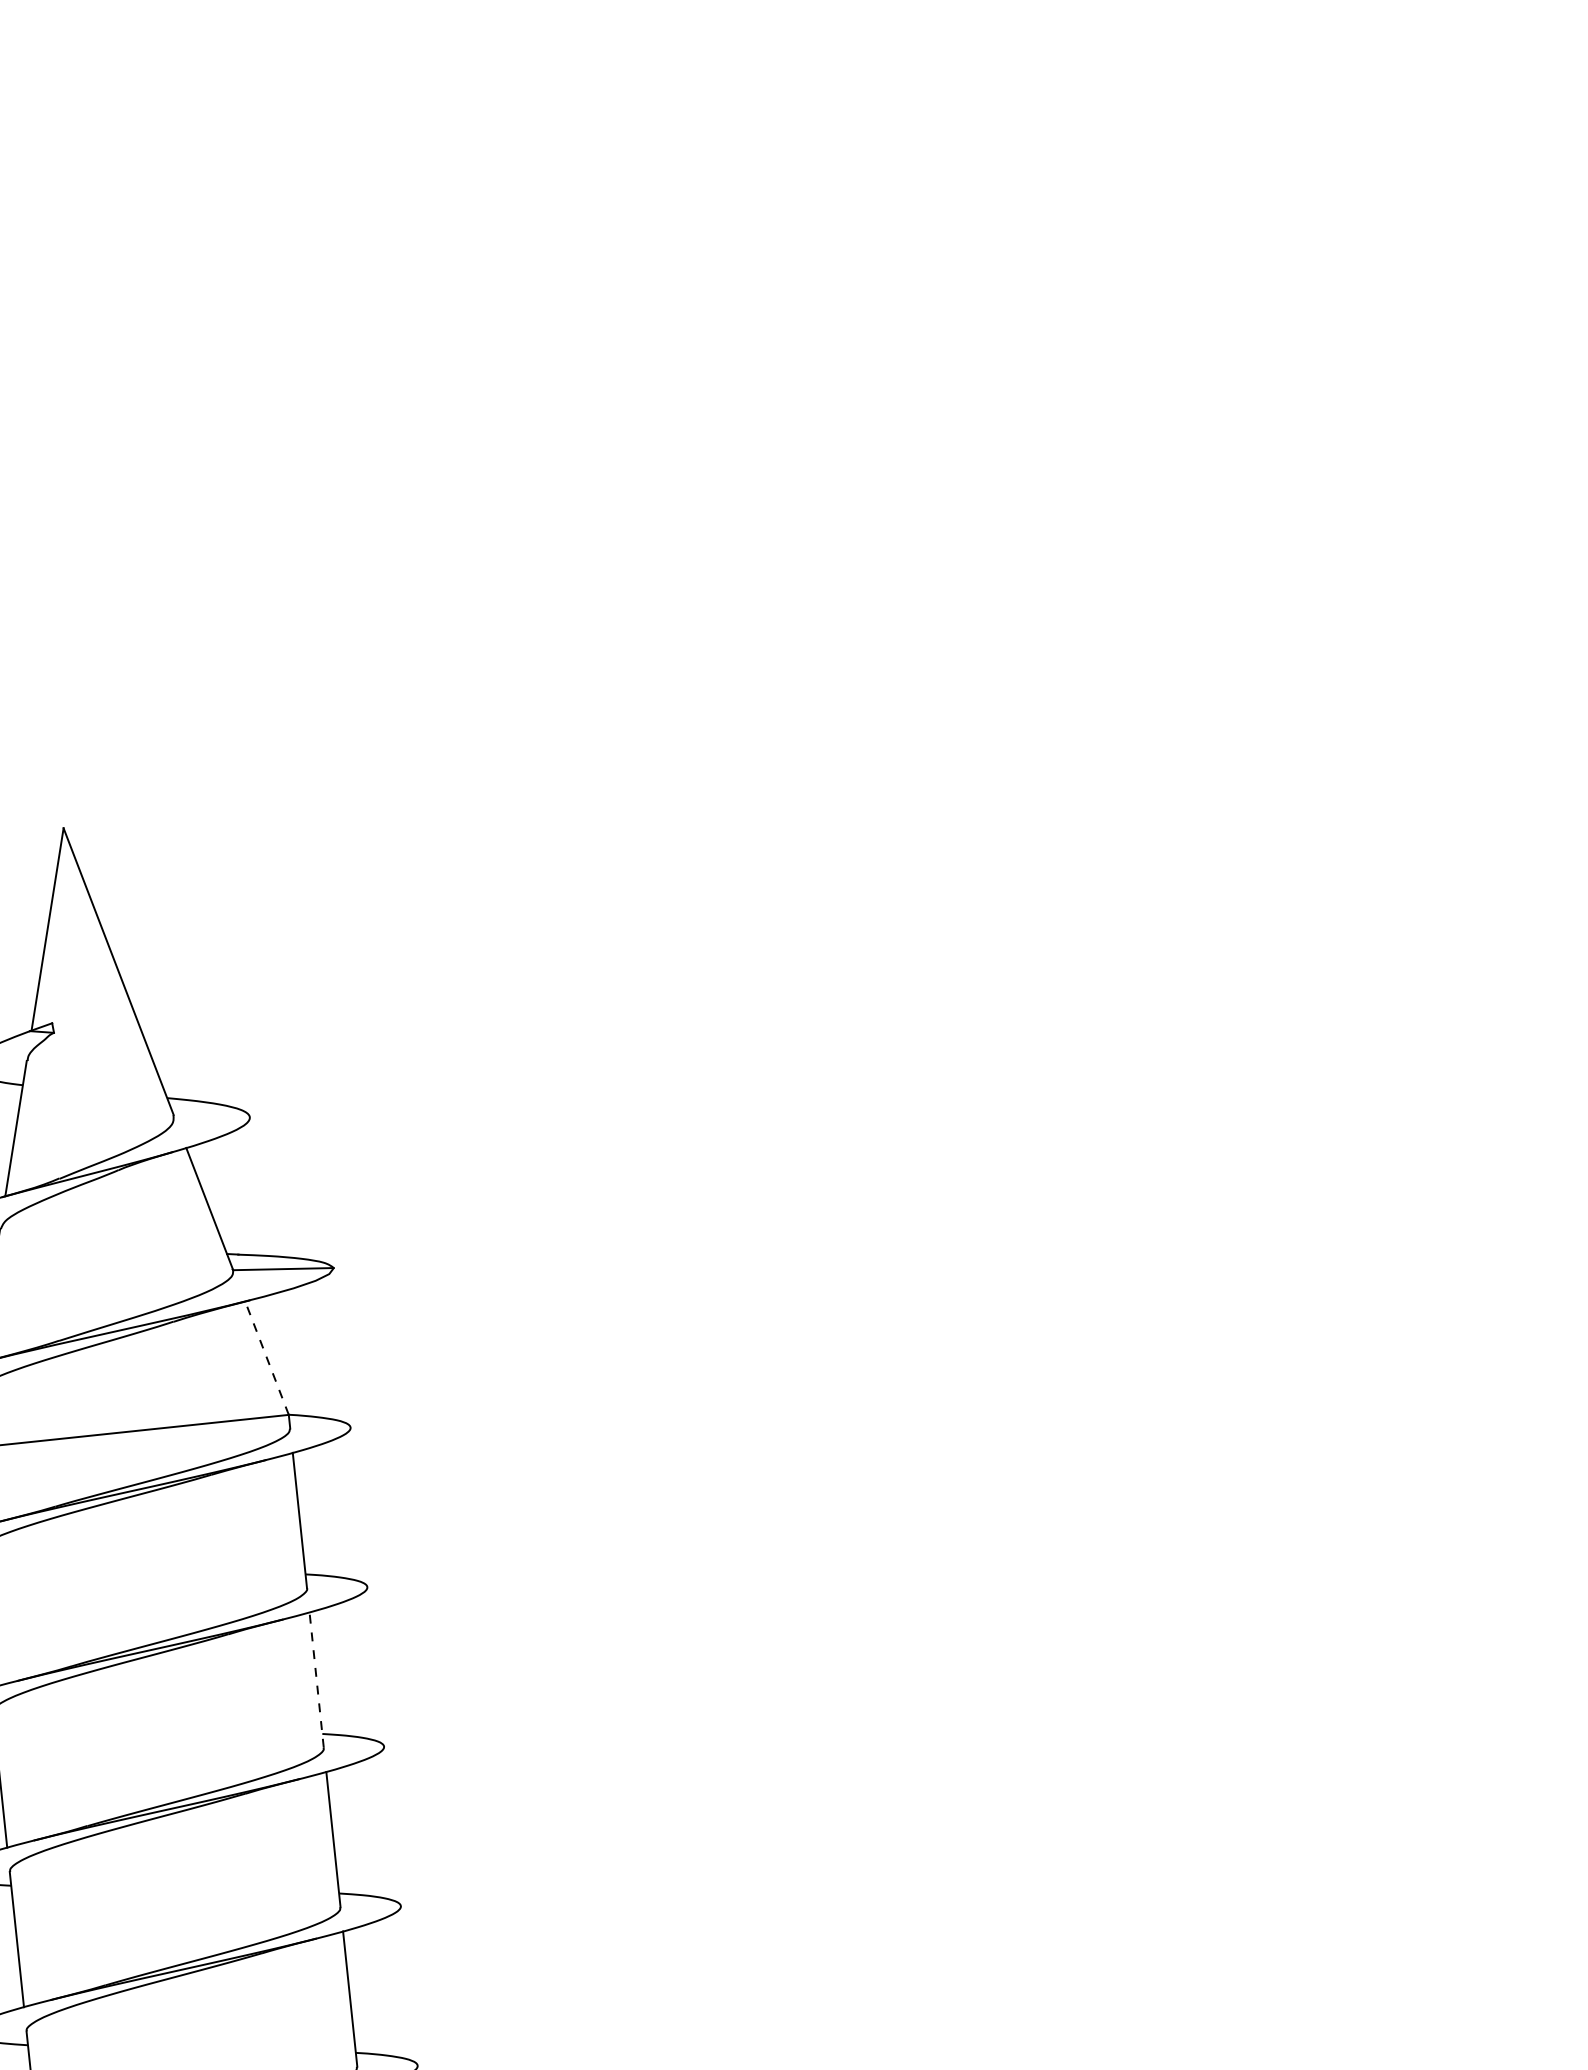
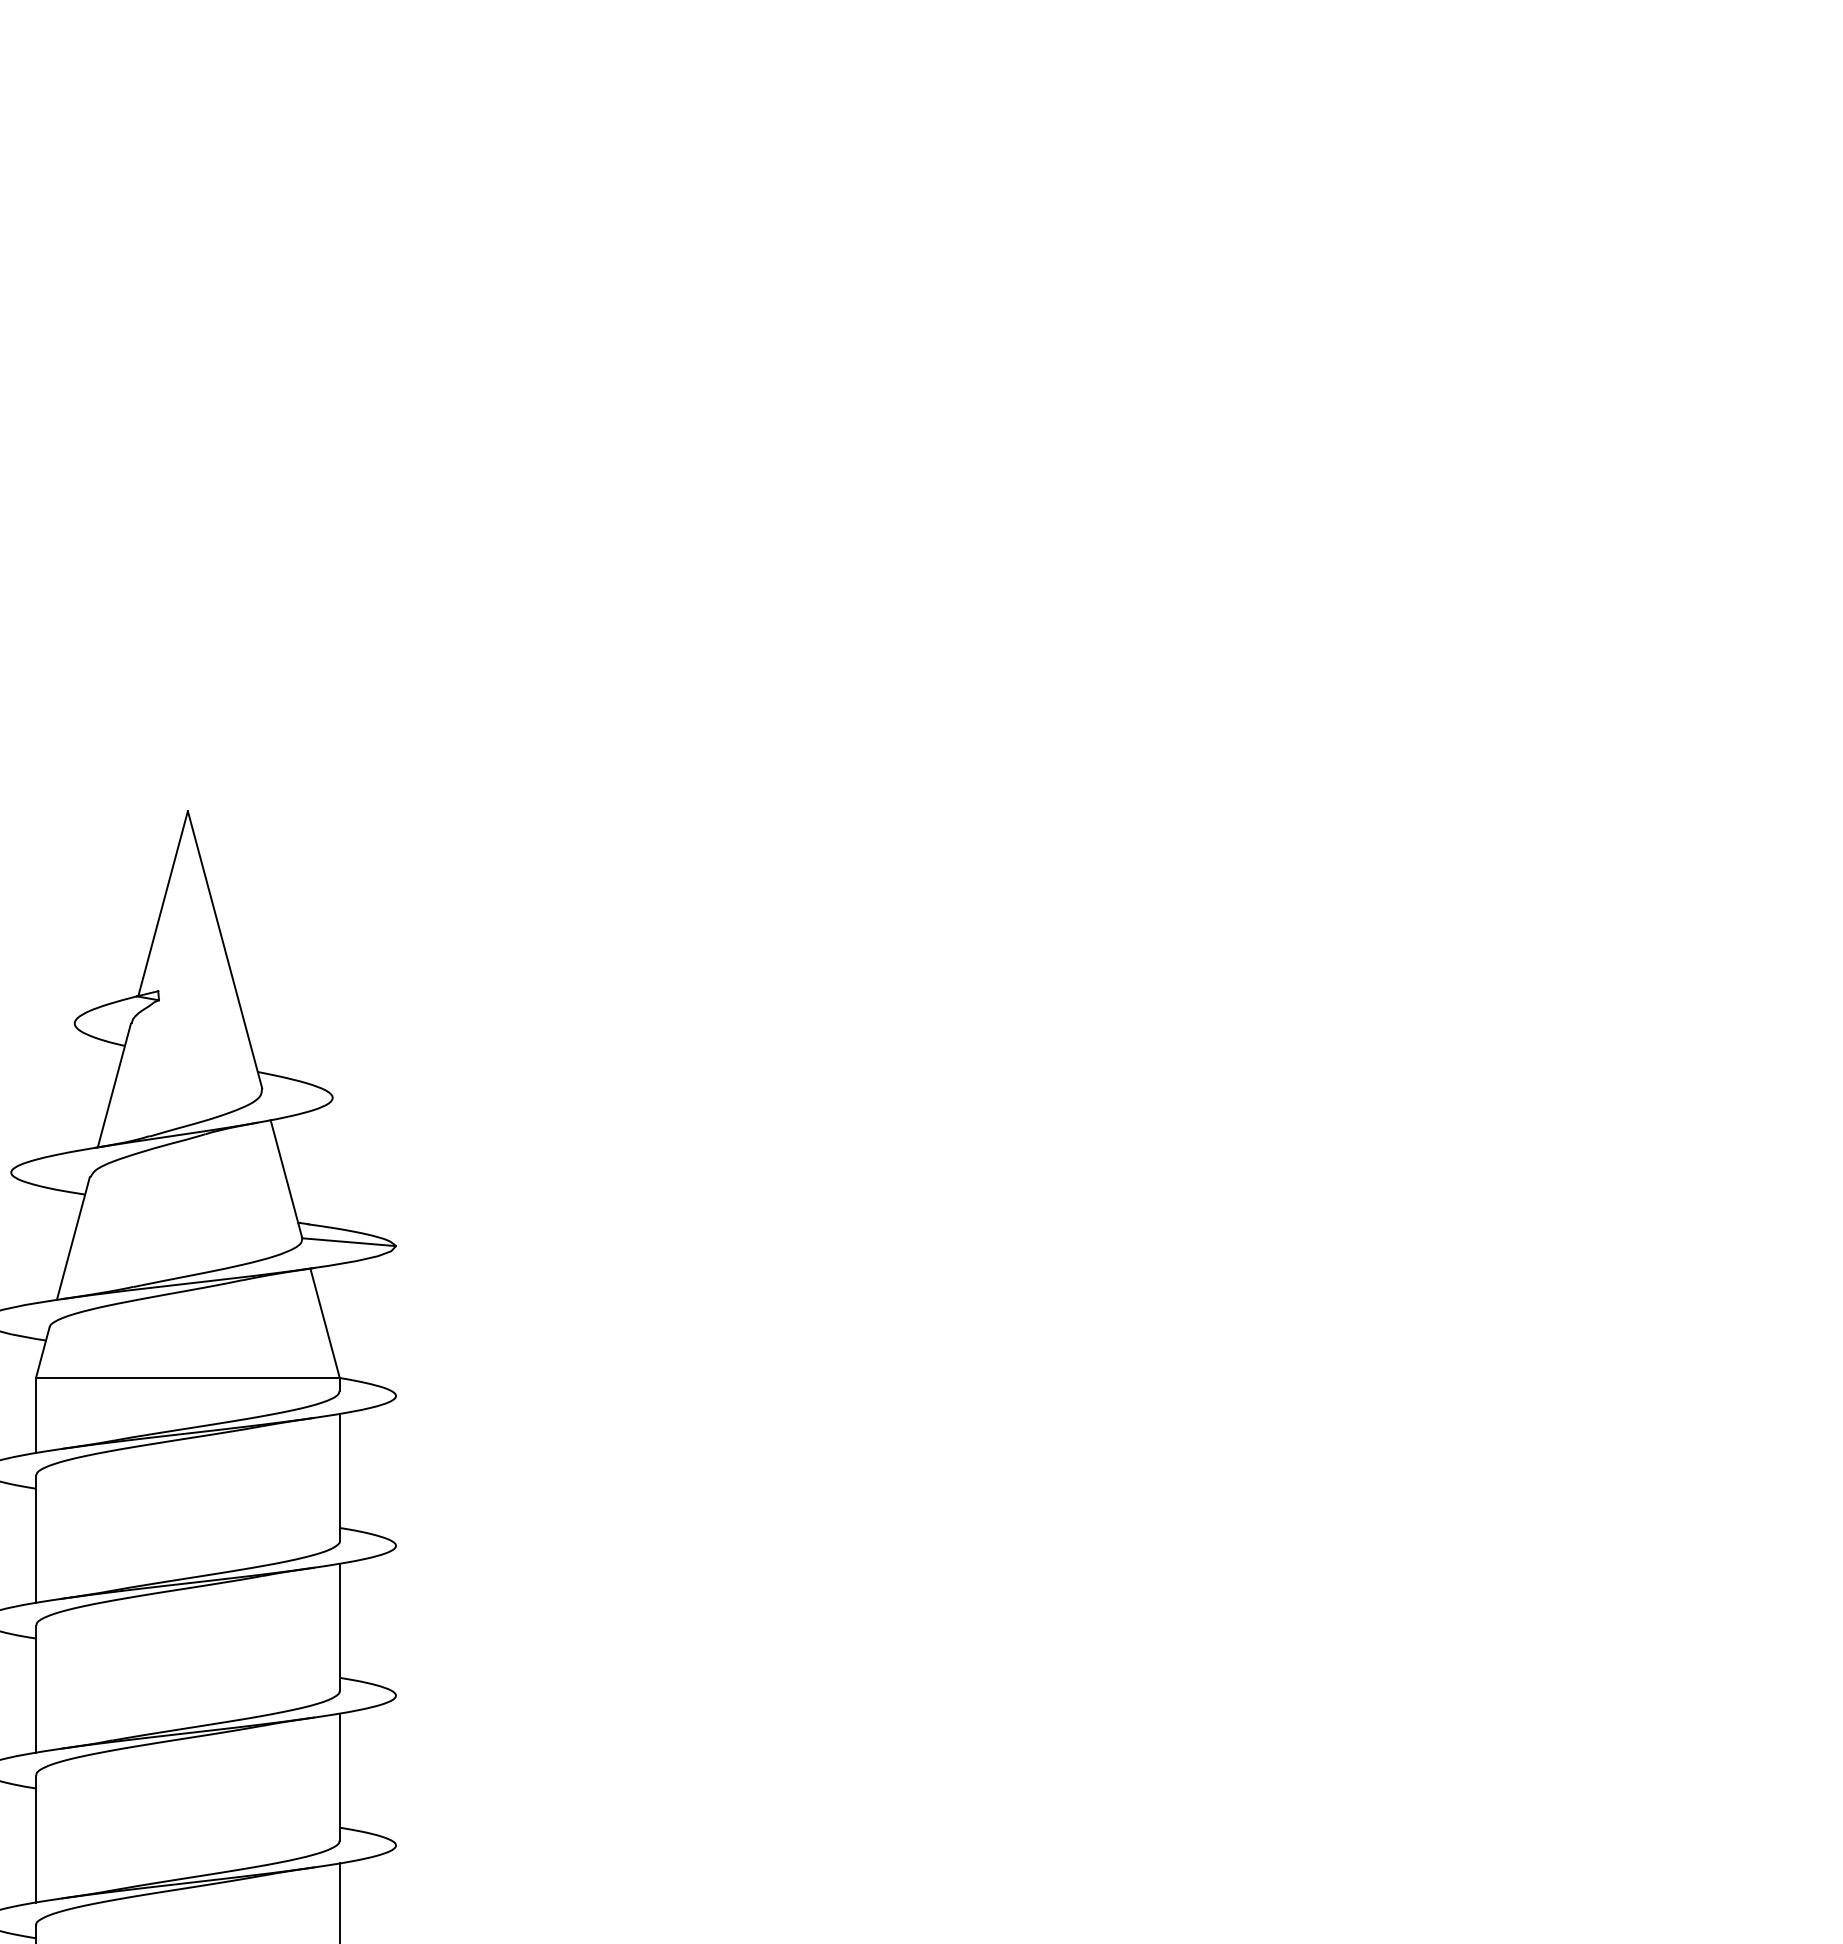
line: (267, 1358) -> (325, 1323), dashed -> solid
line: (316, 1680) -> (339, 1627), dashed -> solid

